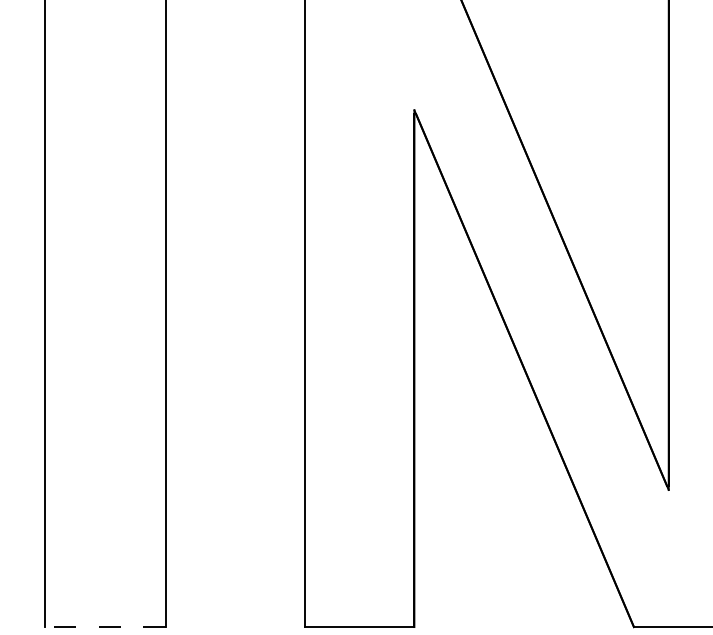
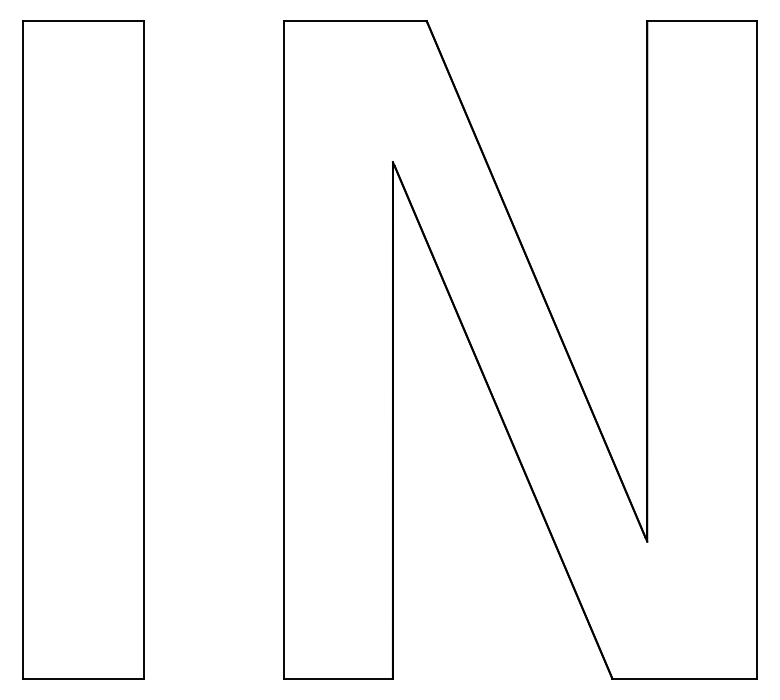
line: (105, 626) -> (83, 678), dashed -> solid

